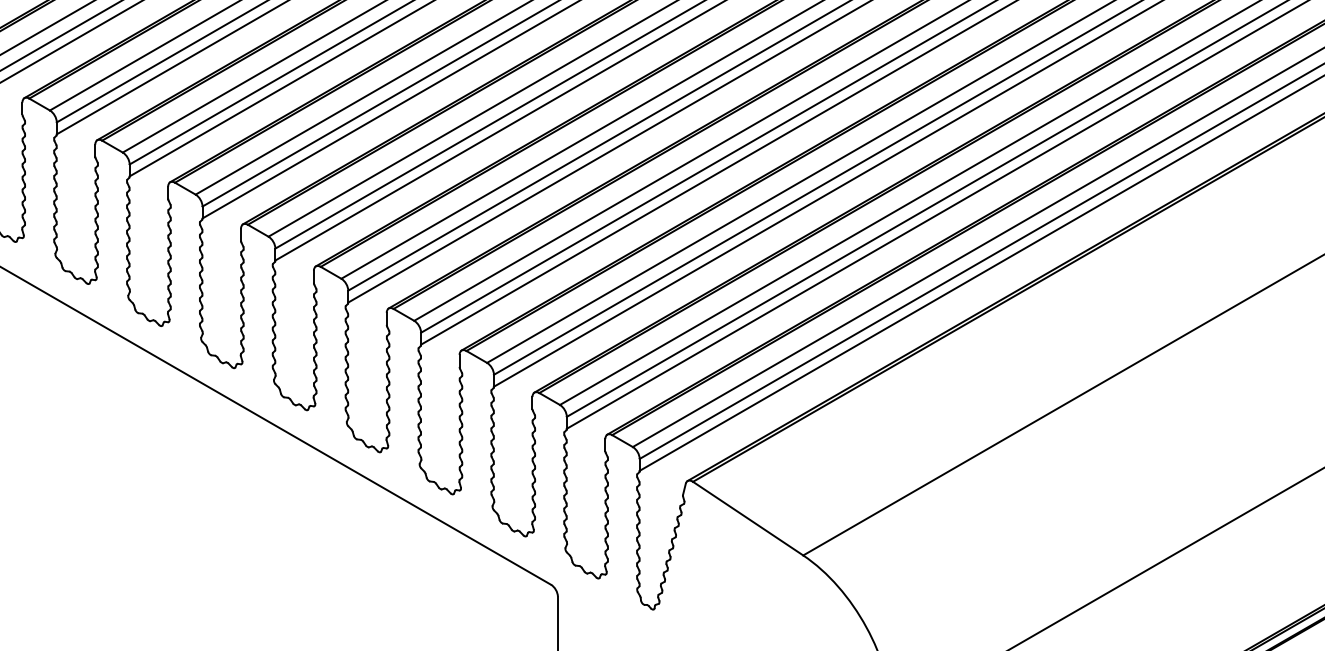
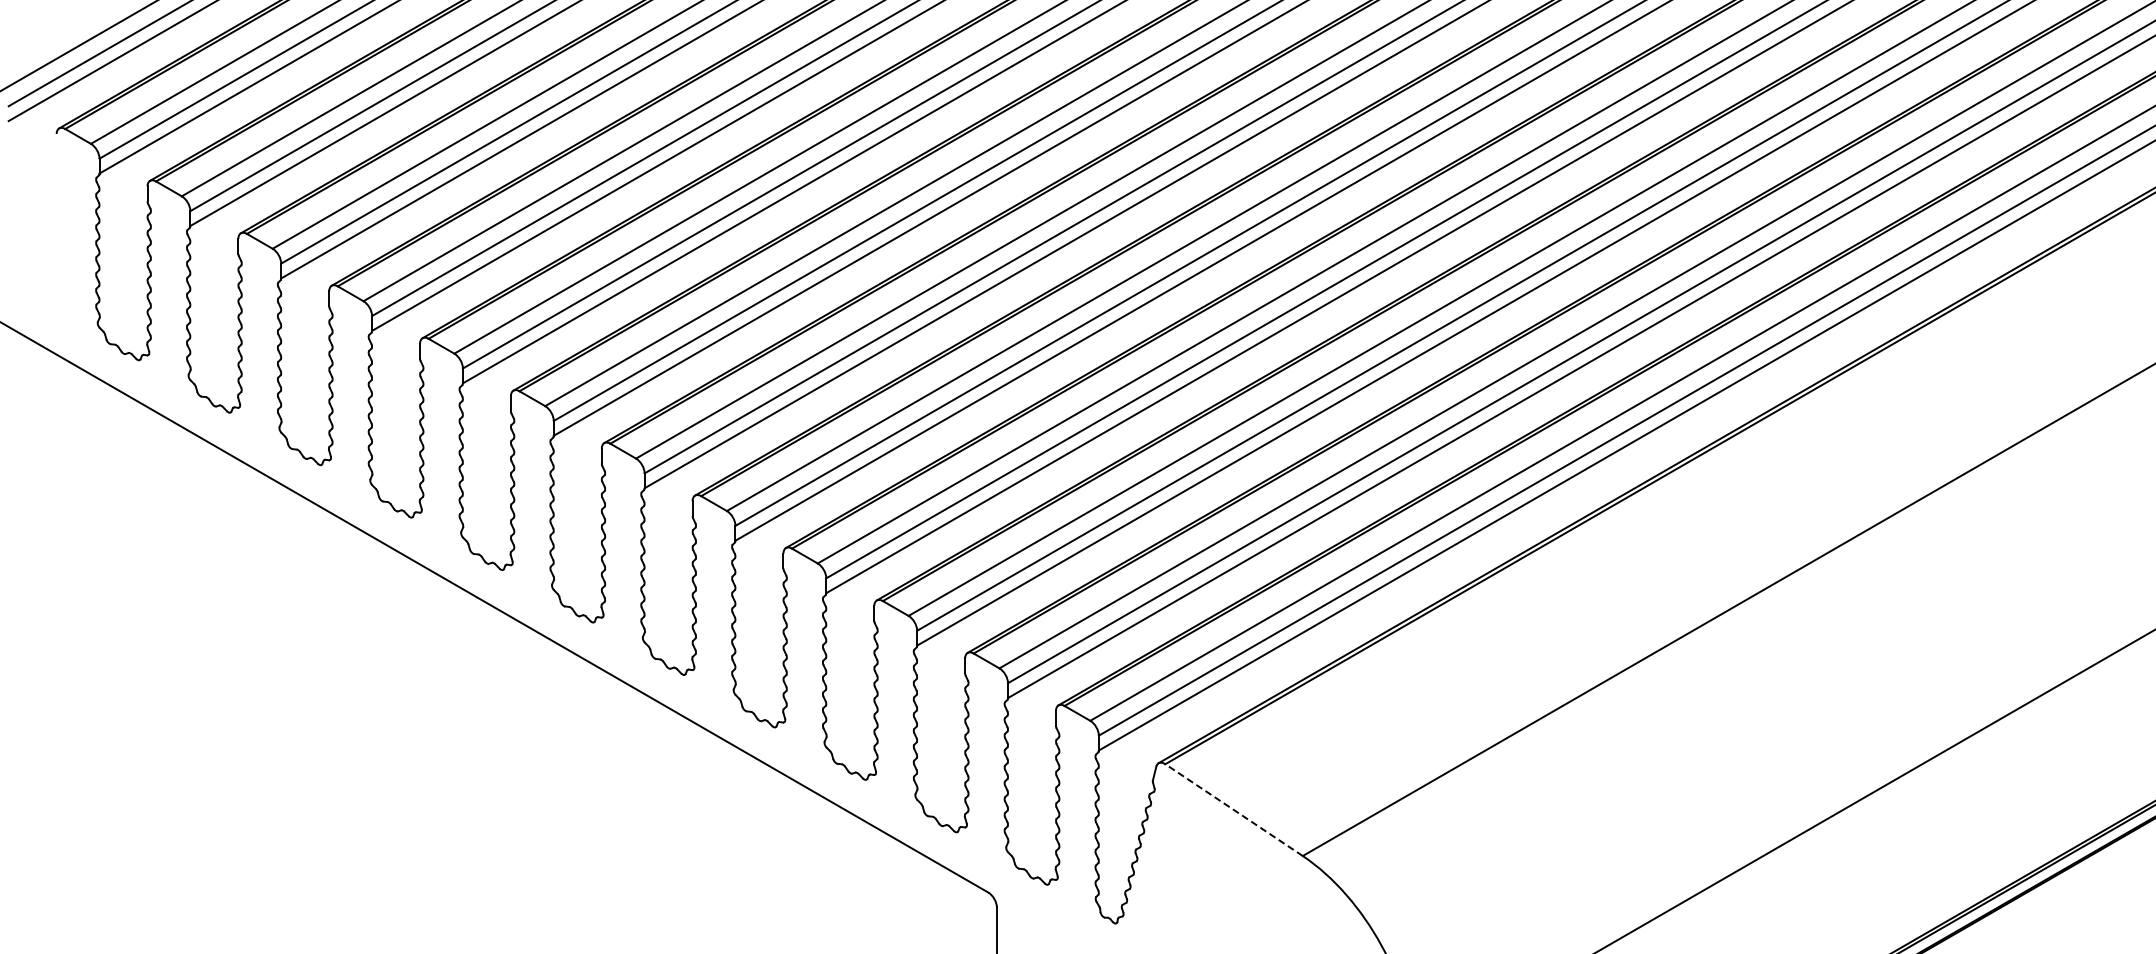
line: (748, 518) -> (1234, 810), solid -> dashed

